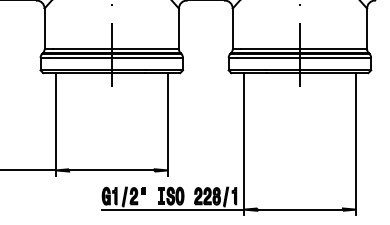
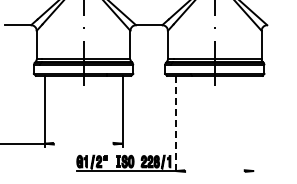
line: (356, 142) -> (254, 124), removed
line: (243, 144) -> (175, 125), solid -> dashed
line: (111, 170) -> (83, 143), removed
line: (299, 210) -> (214, 171), removed

